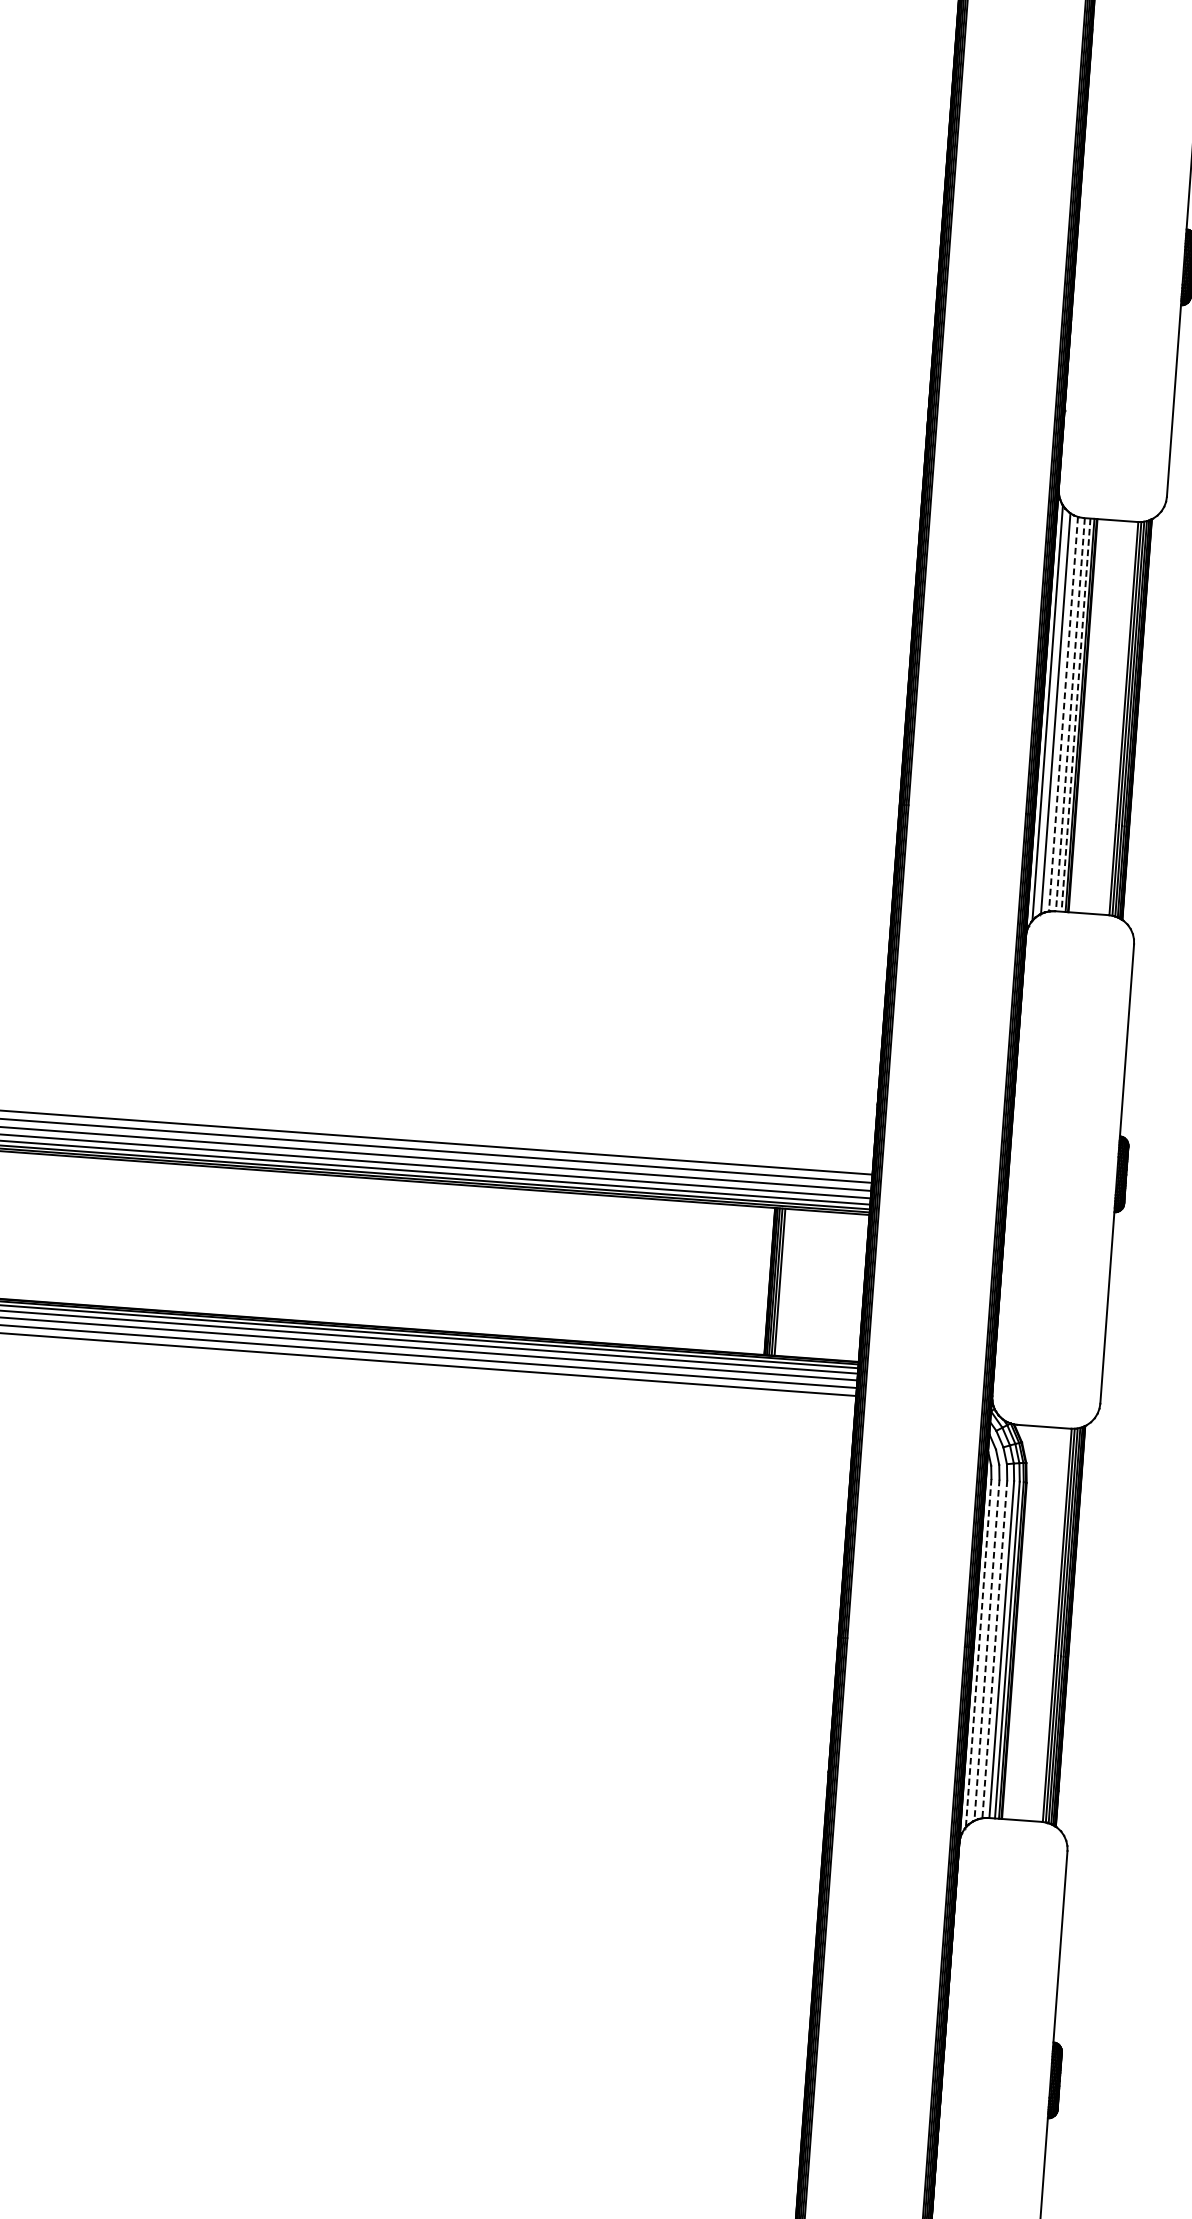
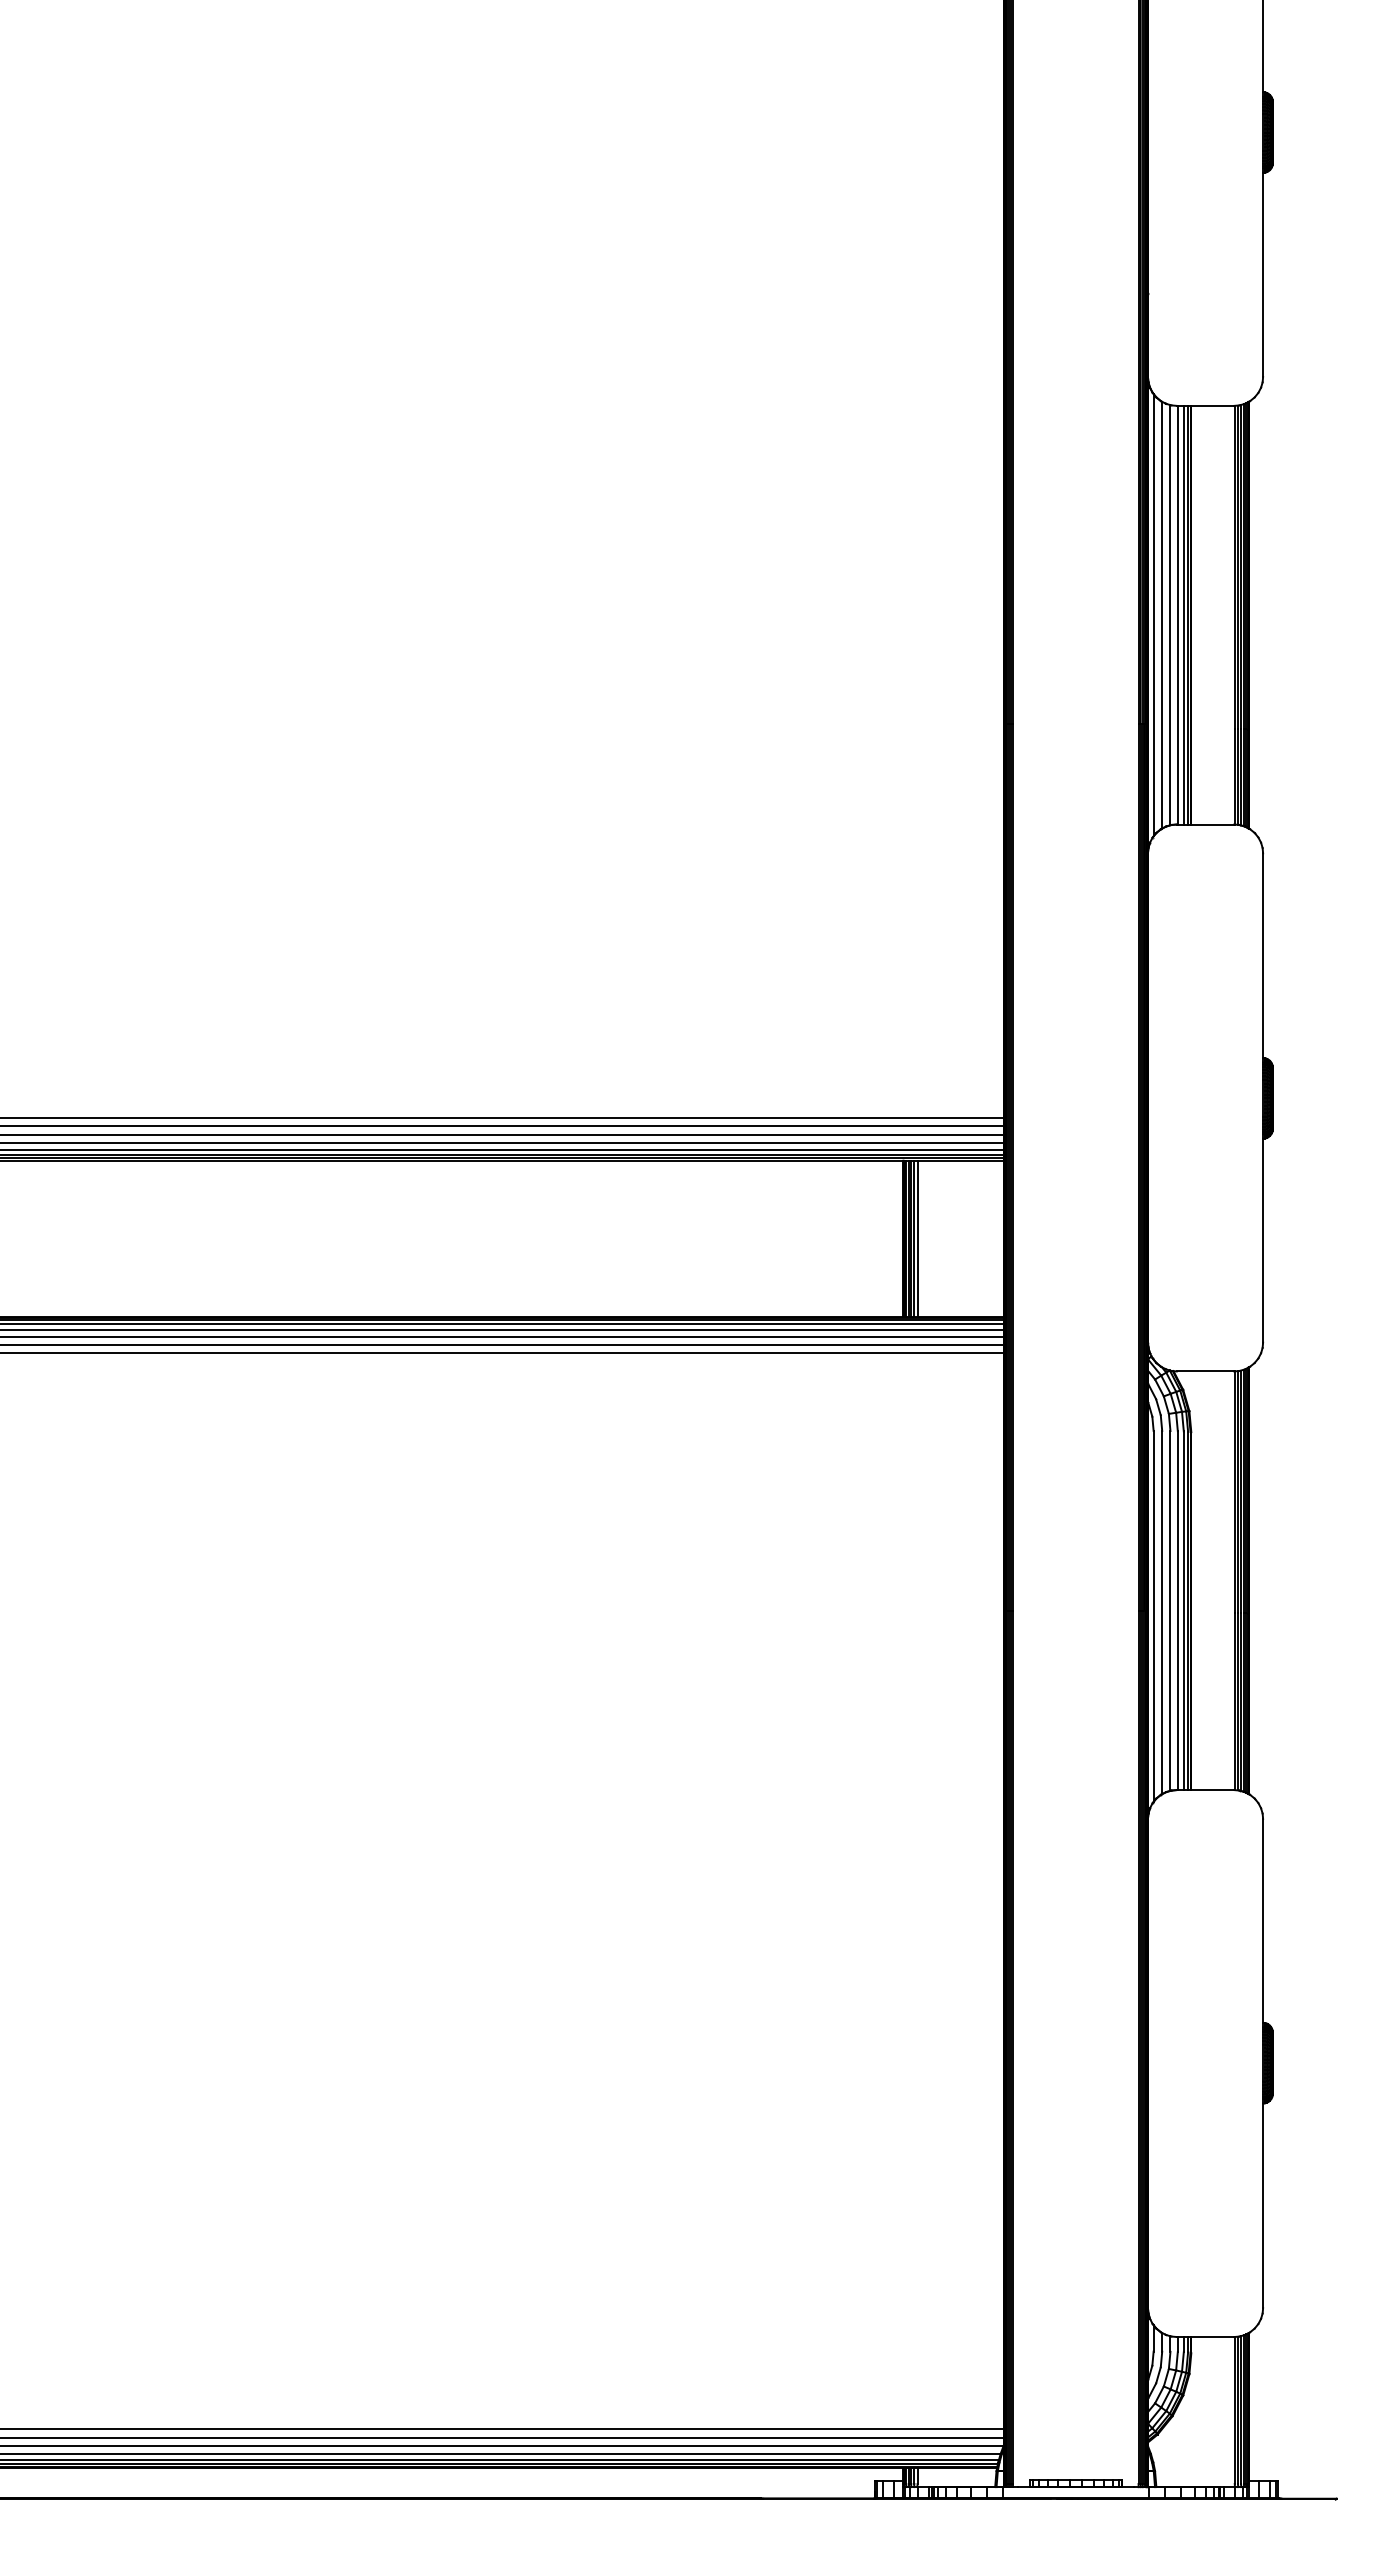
line: (1063, 714) -> (1170, 615), dashed -> solid
line: (1070, 714) -> (1177, 615), dashed -> solid
line: (1075, 715) -> (1183, 615), dashed -> solid
line: (782, 1282) -> (917, 1238), added
line: (994, 1648) -> (1170, 1610), dashed -> solid
line: (987, 1650) -> (1162, 1612), dashed -> solid
line: (978, 1653) -> (1153, 1616), dashed -> solid

